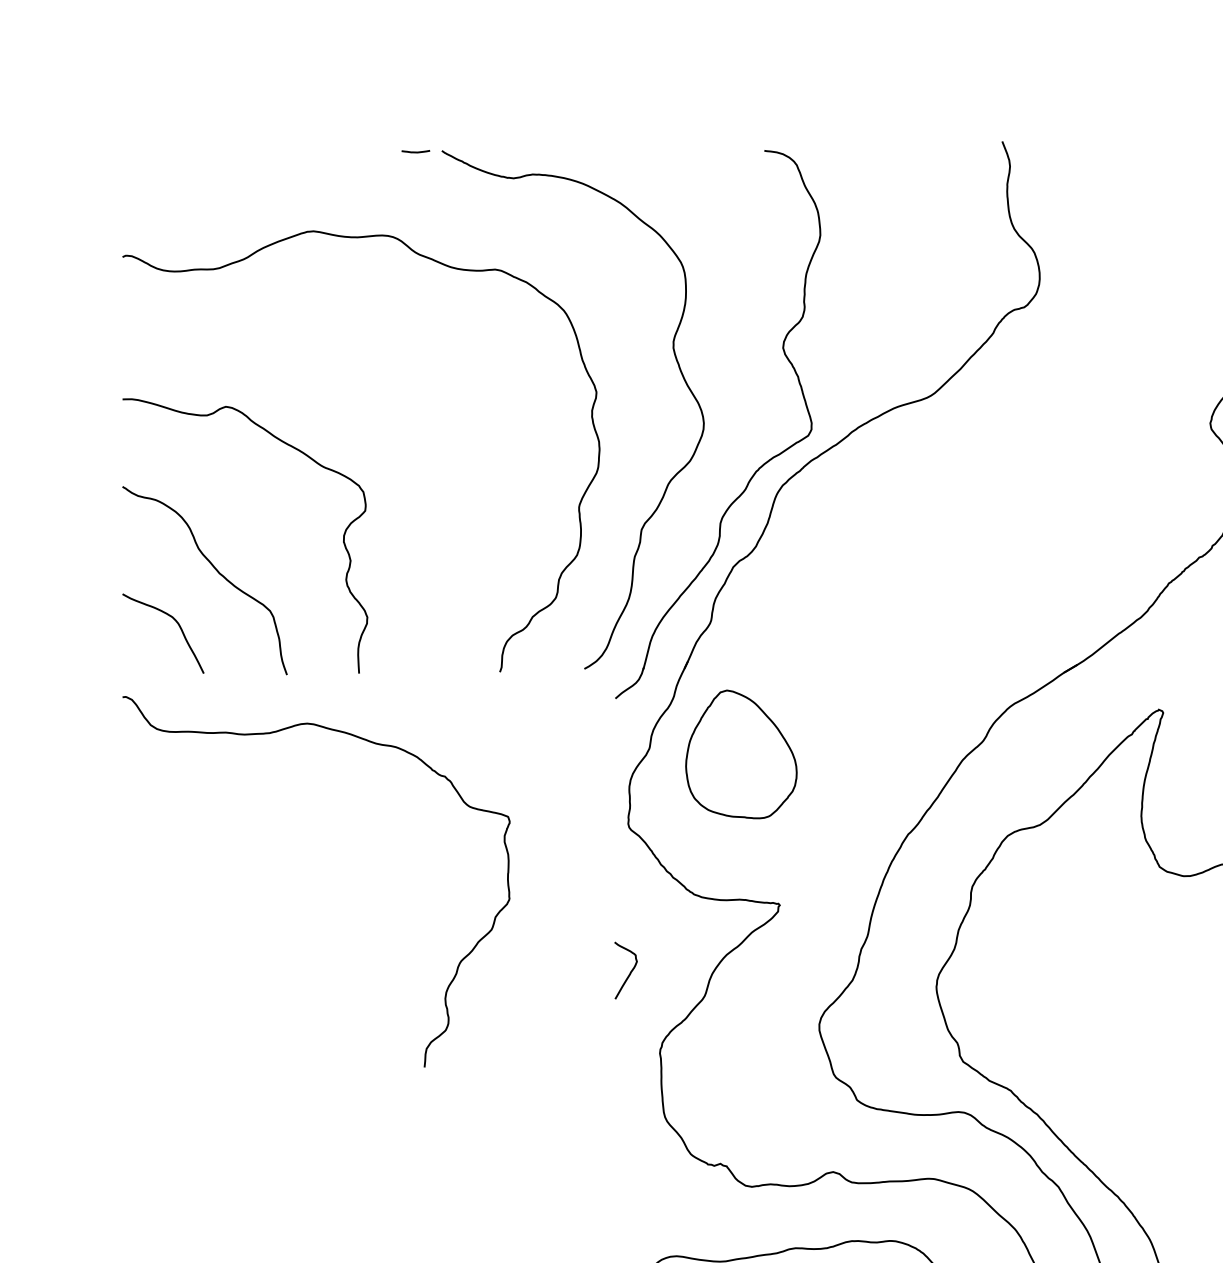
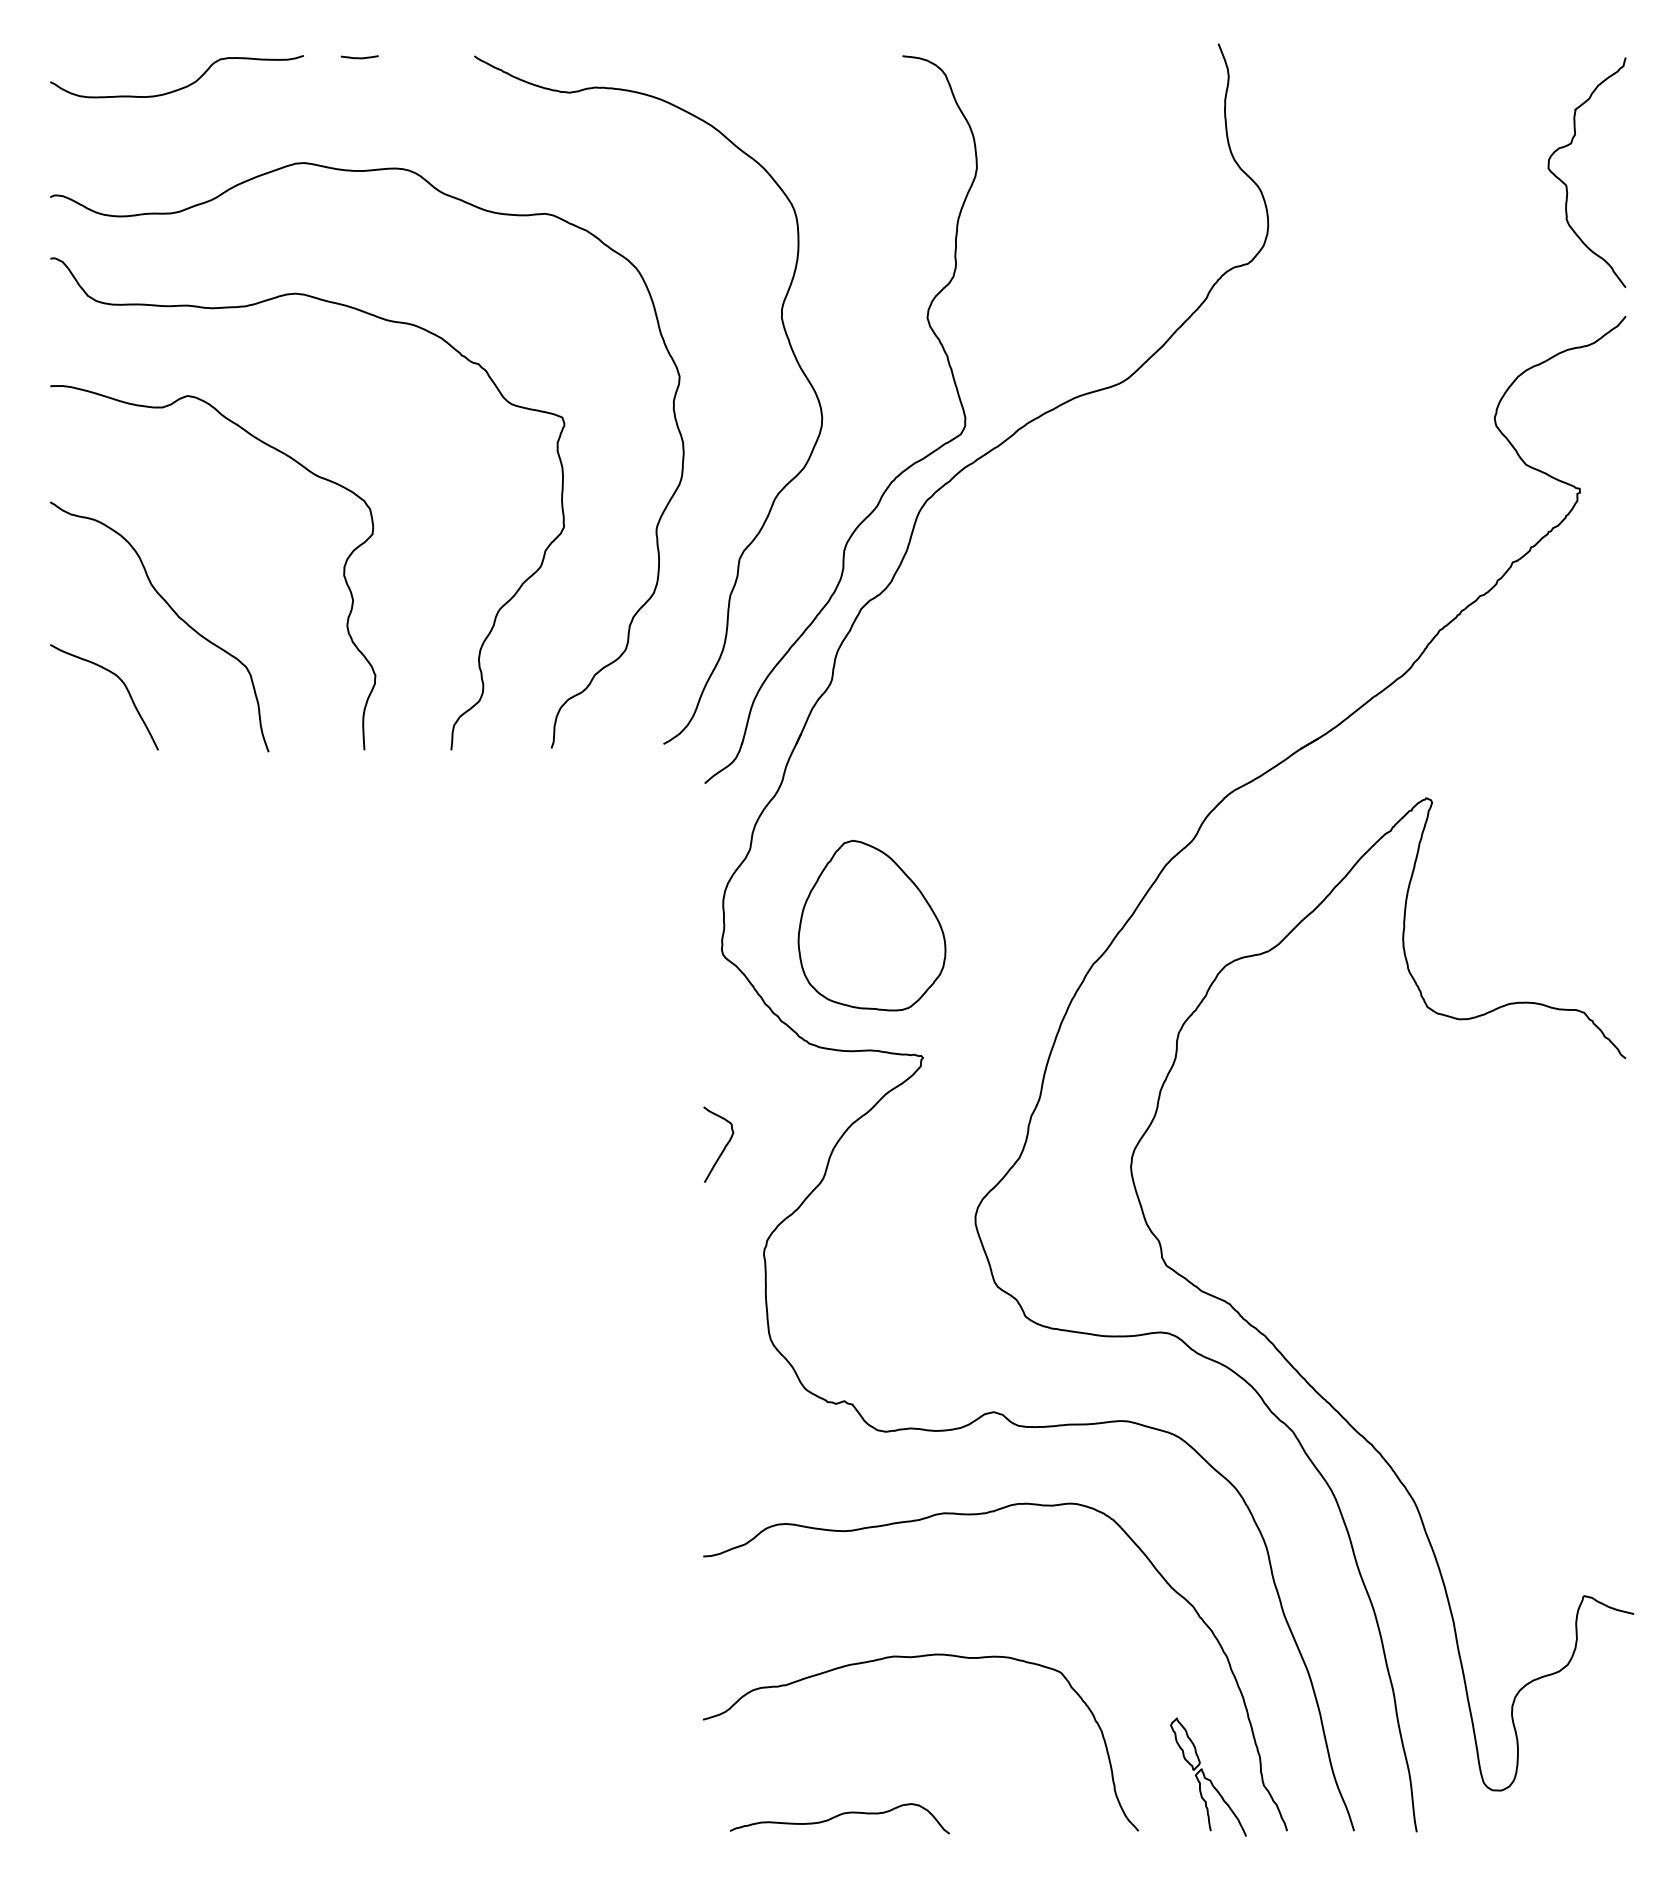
curve: (415, 151) -> (359, 57), moved
curve: (221, 174) -> (181, 87), added
curve: (367, 741) -> (375, 317), moved
part: (741, 754) -> (871, 925), moved

